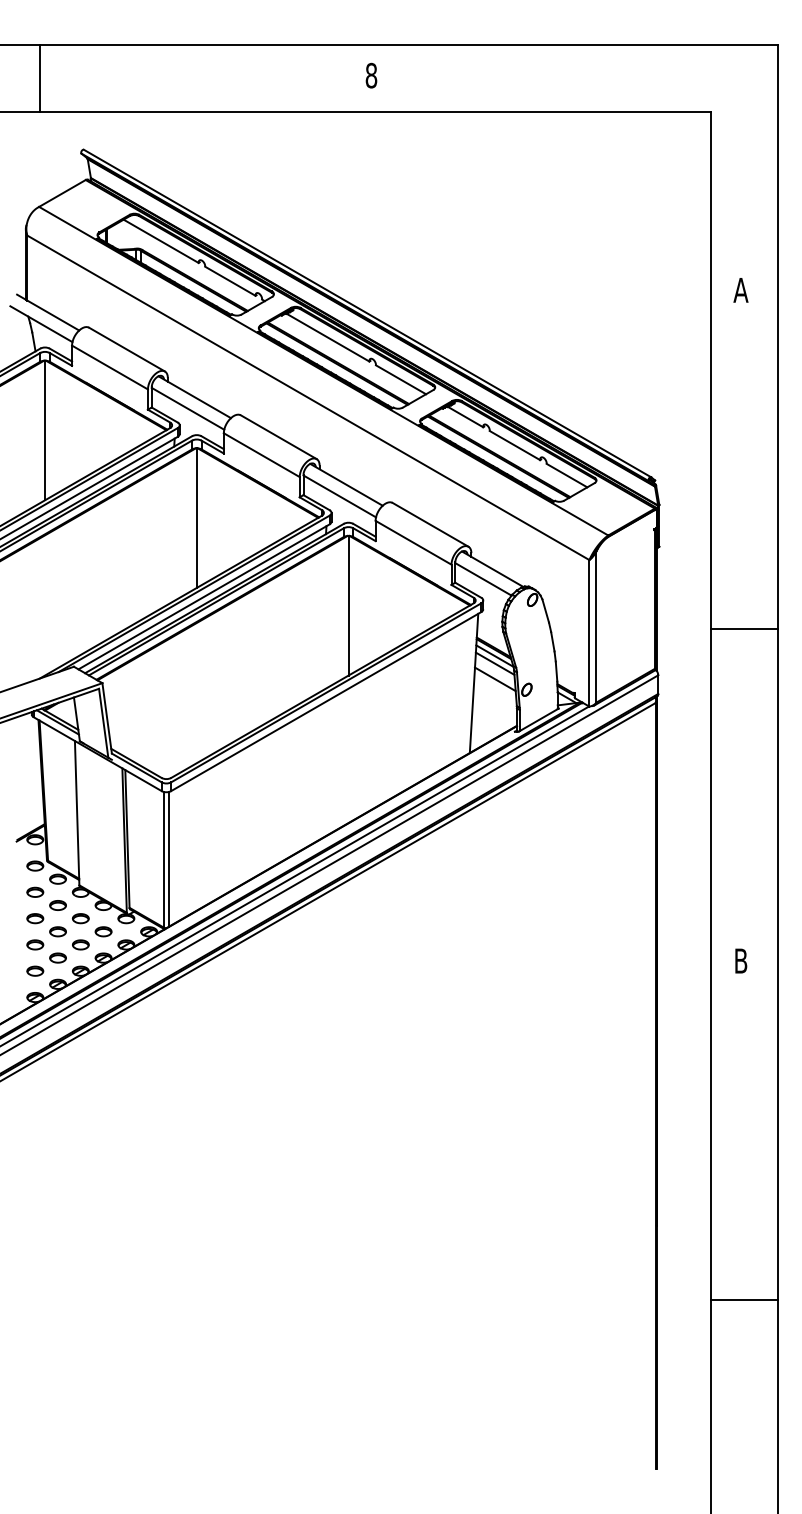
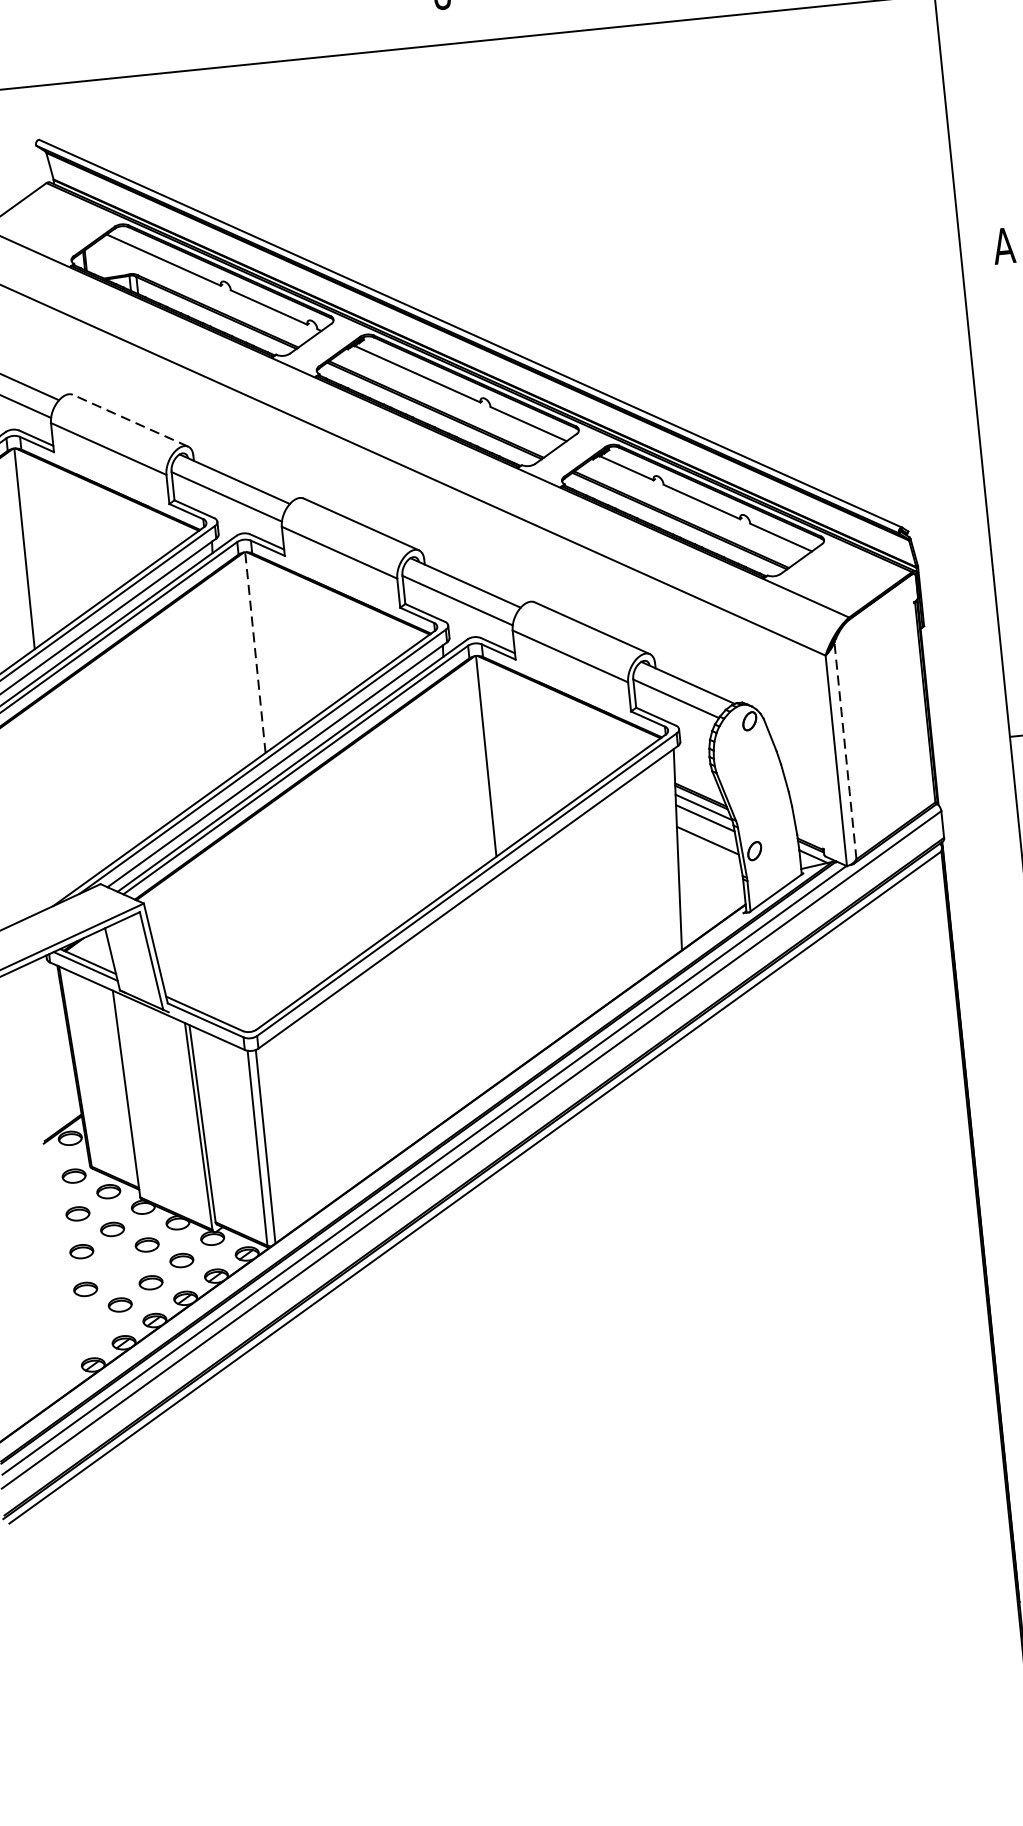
line: (127, 349) -> (131, 420), solid -> dashed
line: (196, 518) -> (255, 653), solid -> dashed
line: (596, 627) -> (845, 751), solid -> dashed
part: (57, 931) -> (115, 1266), removed
part: (35, 970) -> (89, 1326), removed

